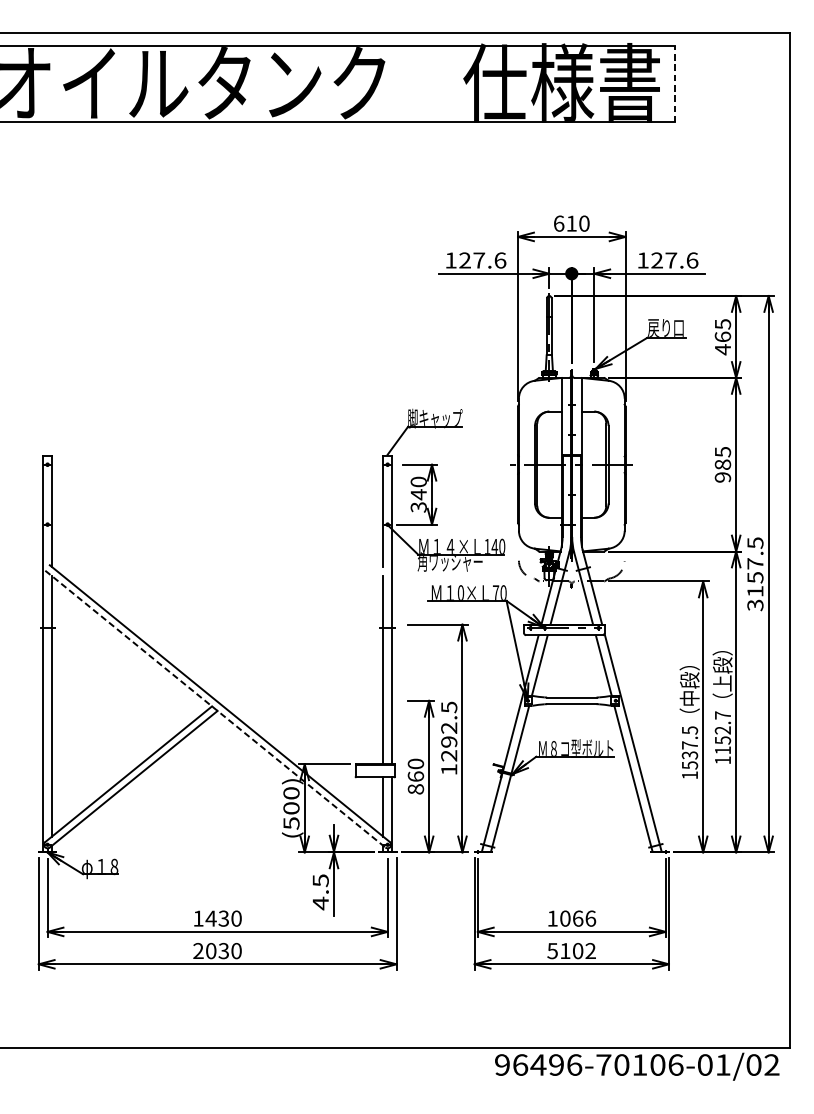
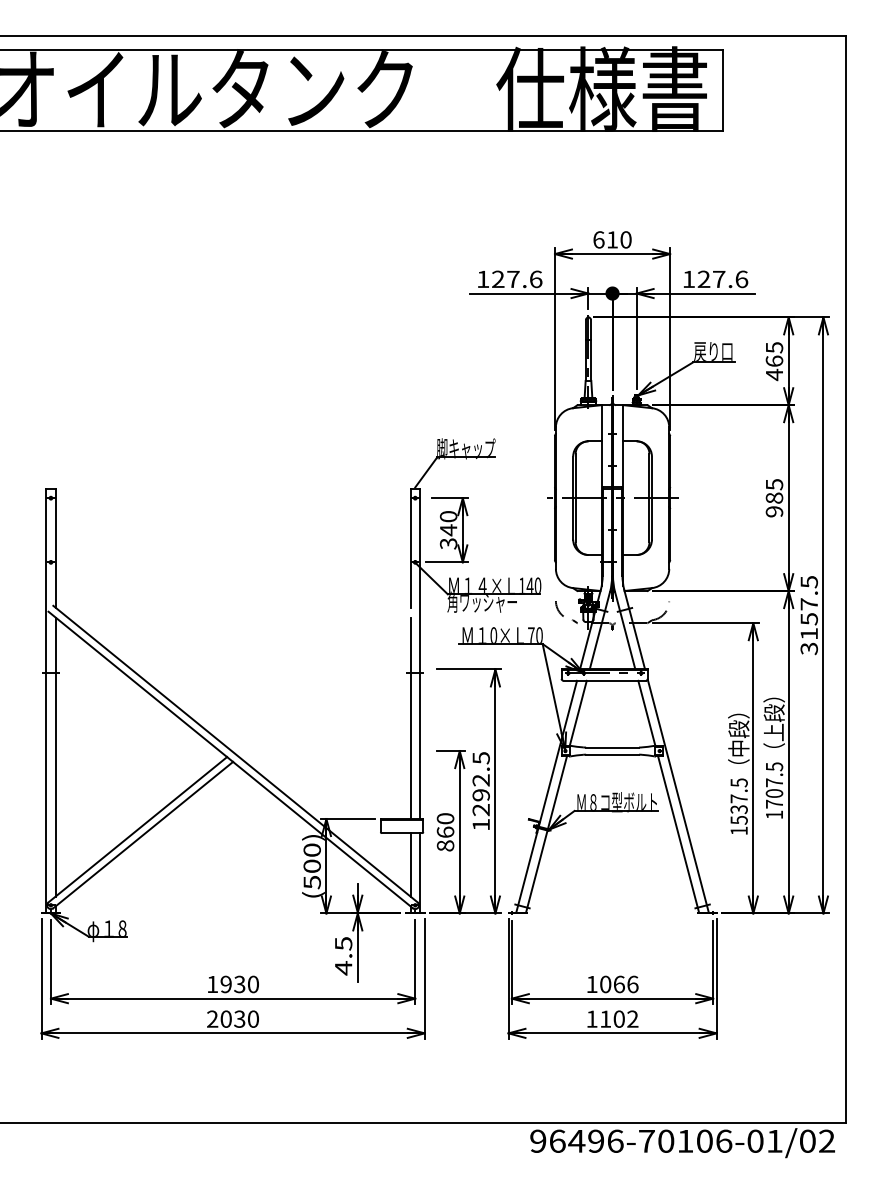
line: (675, 84) -> (723, 90), dashed -> solid
line: (215, 709) -> (230, 760), dashed -> solid
text: (722, 732) -> (774, 785), 1152.7 -> 1707.5
text: (211, 918) -> (226, 984), 1430 -> 1930
text: (552, 950) -> (591, 1018), 5102 -> 1102

